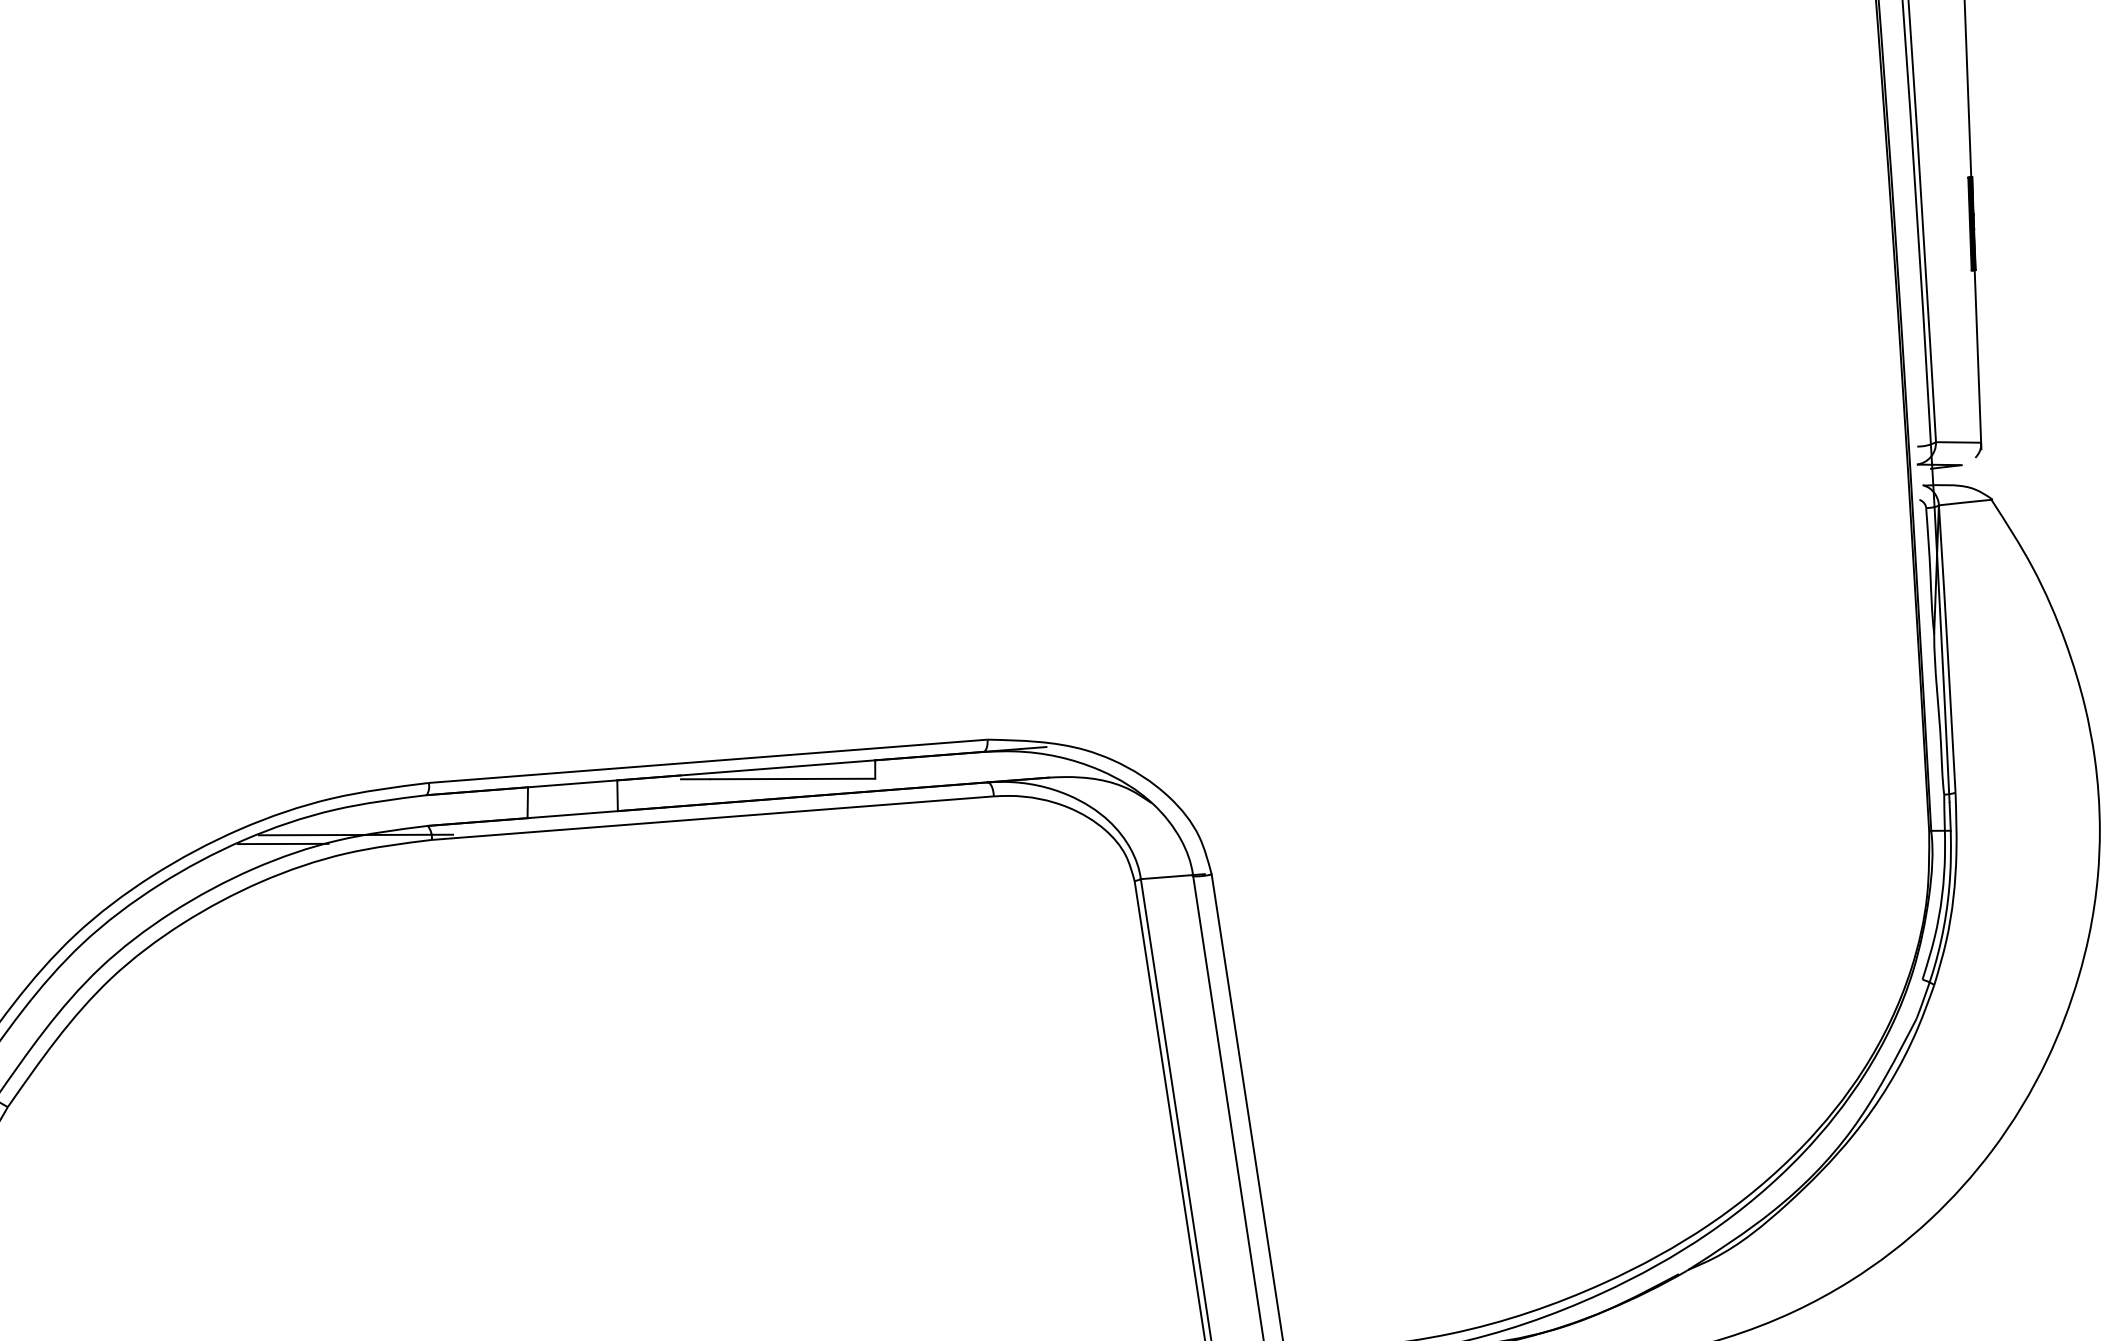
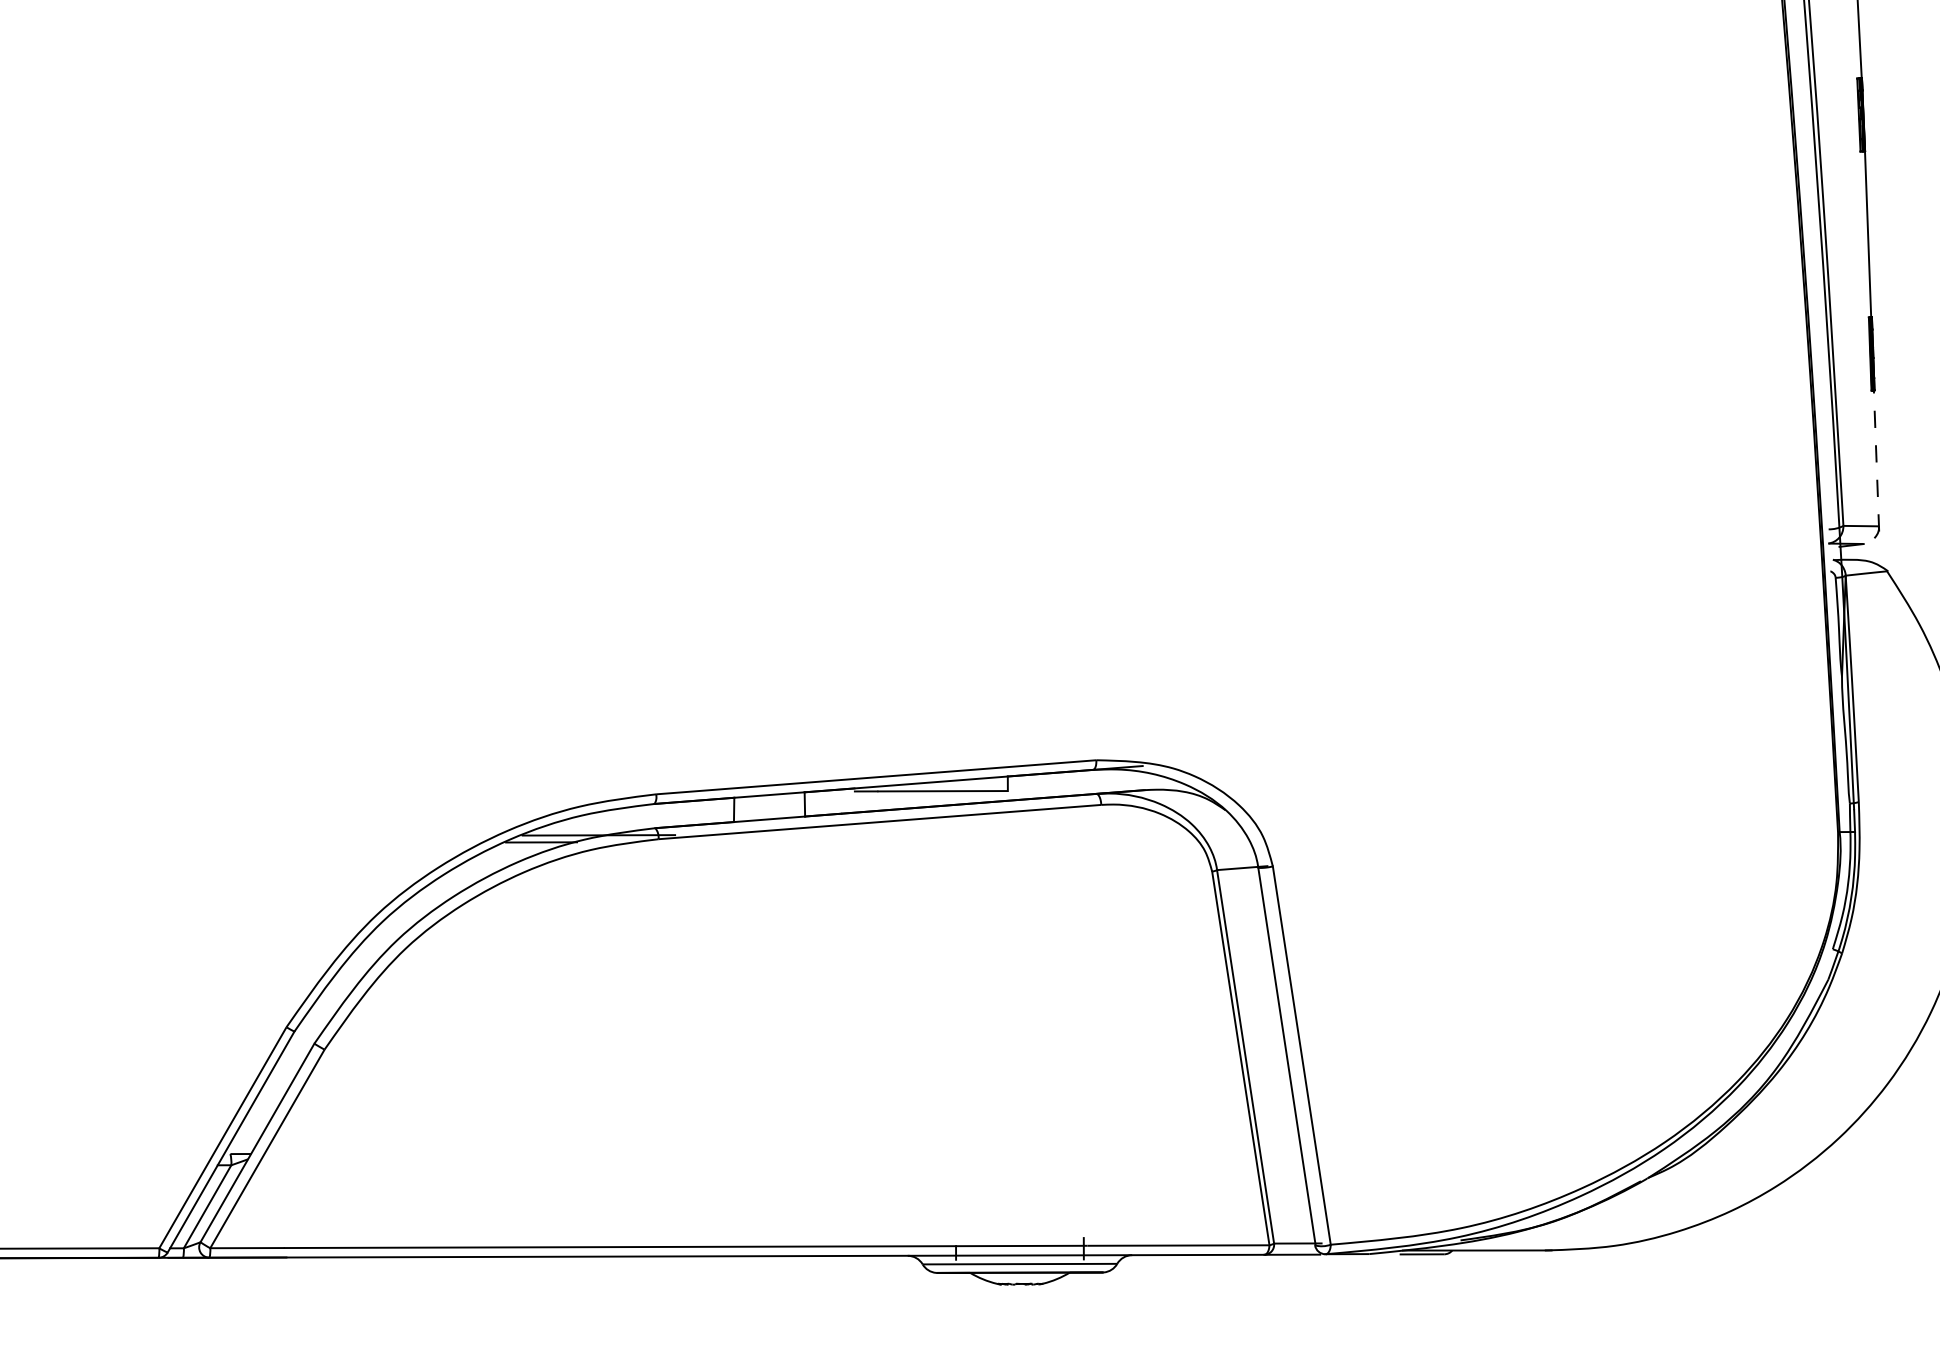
line: (1977, 359) -> (1876, 460), solid -> dashed

